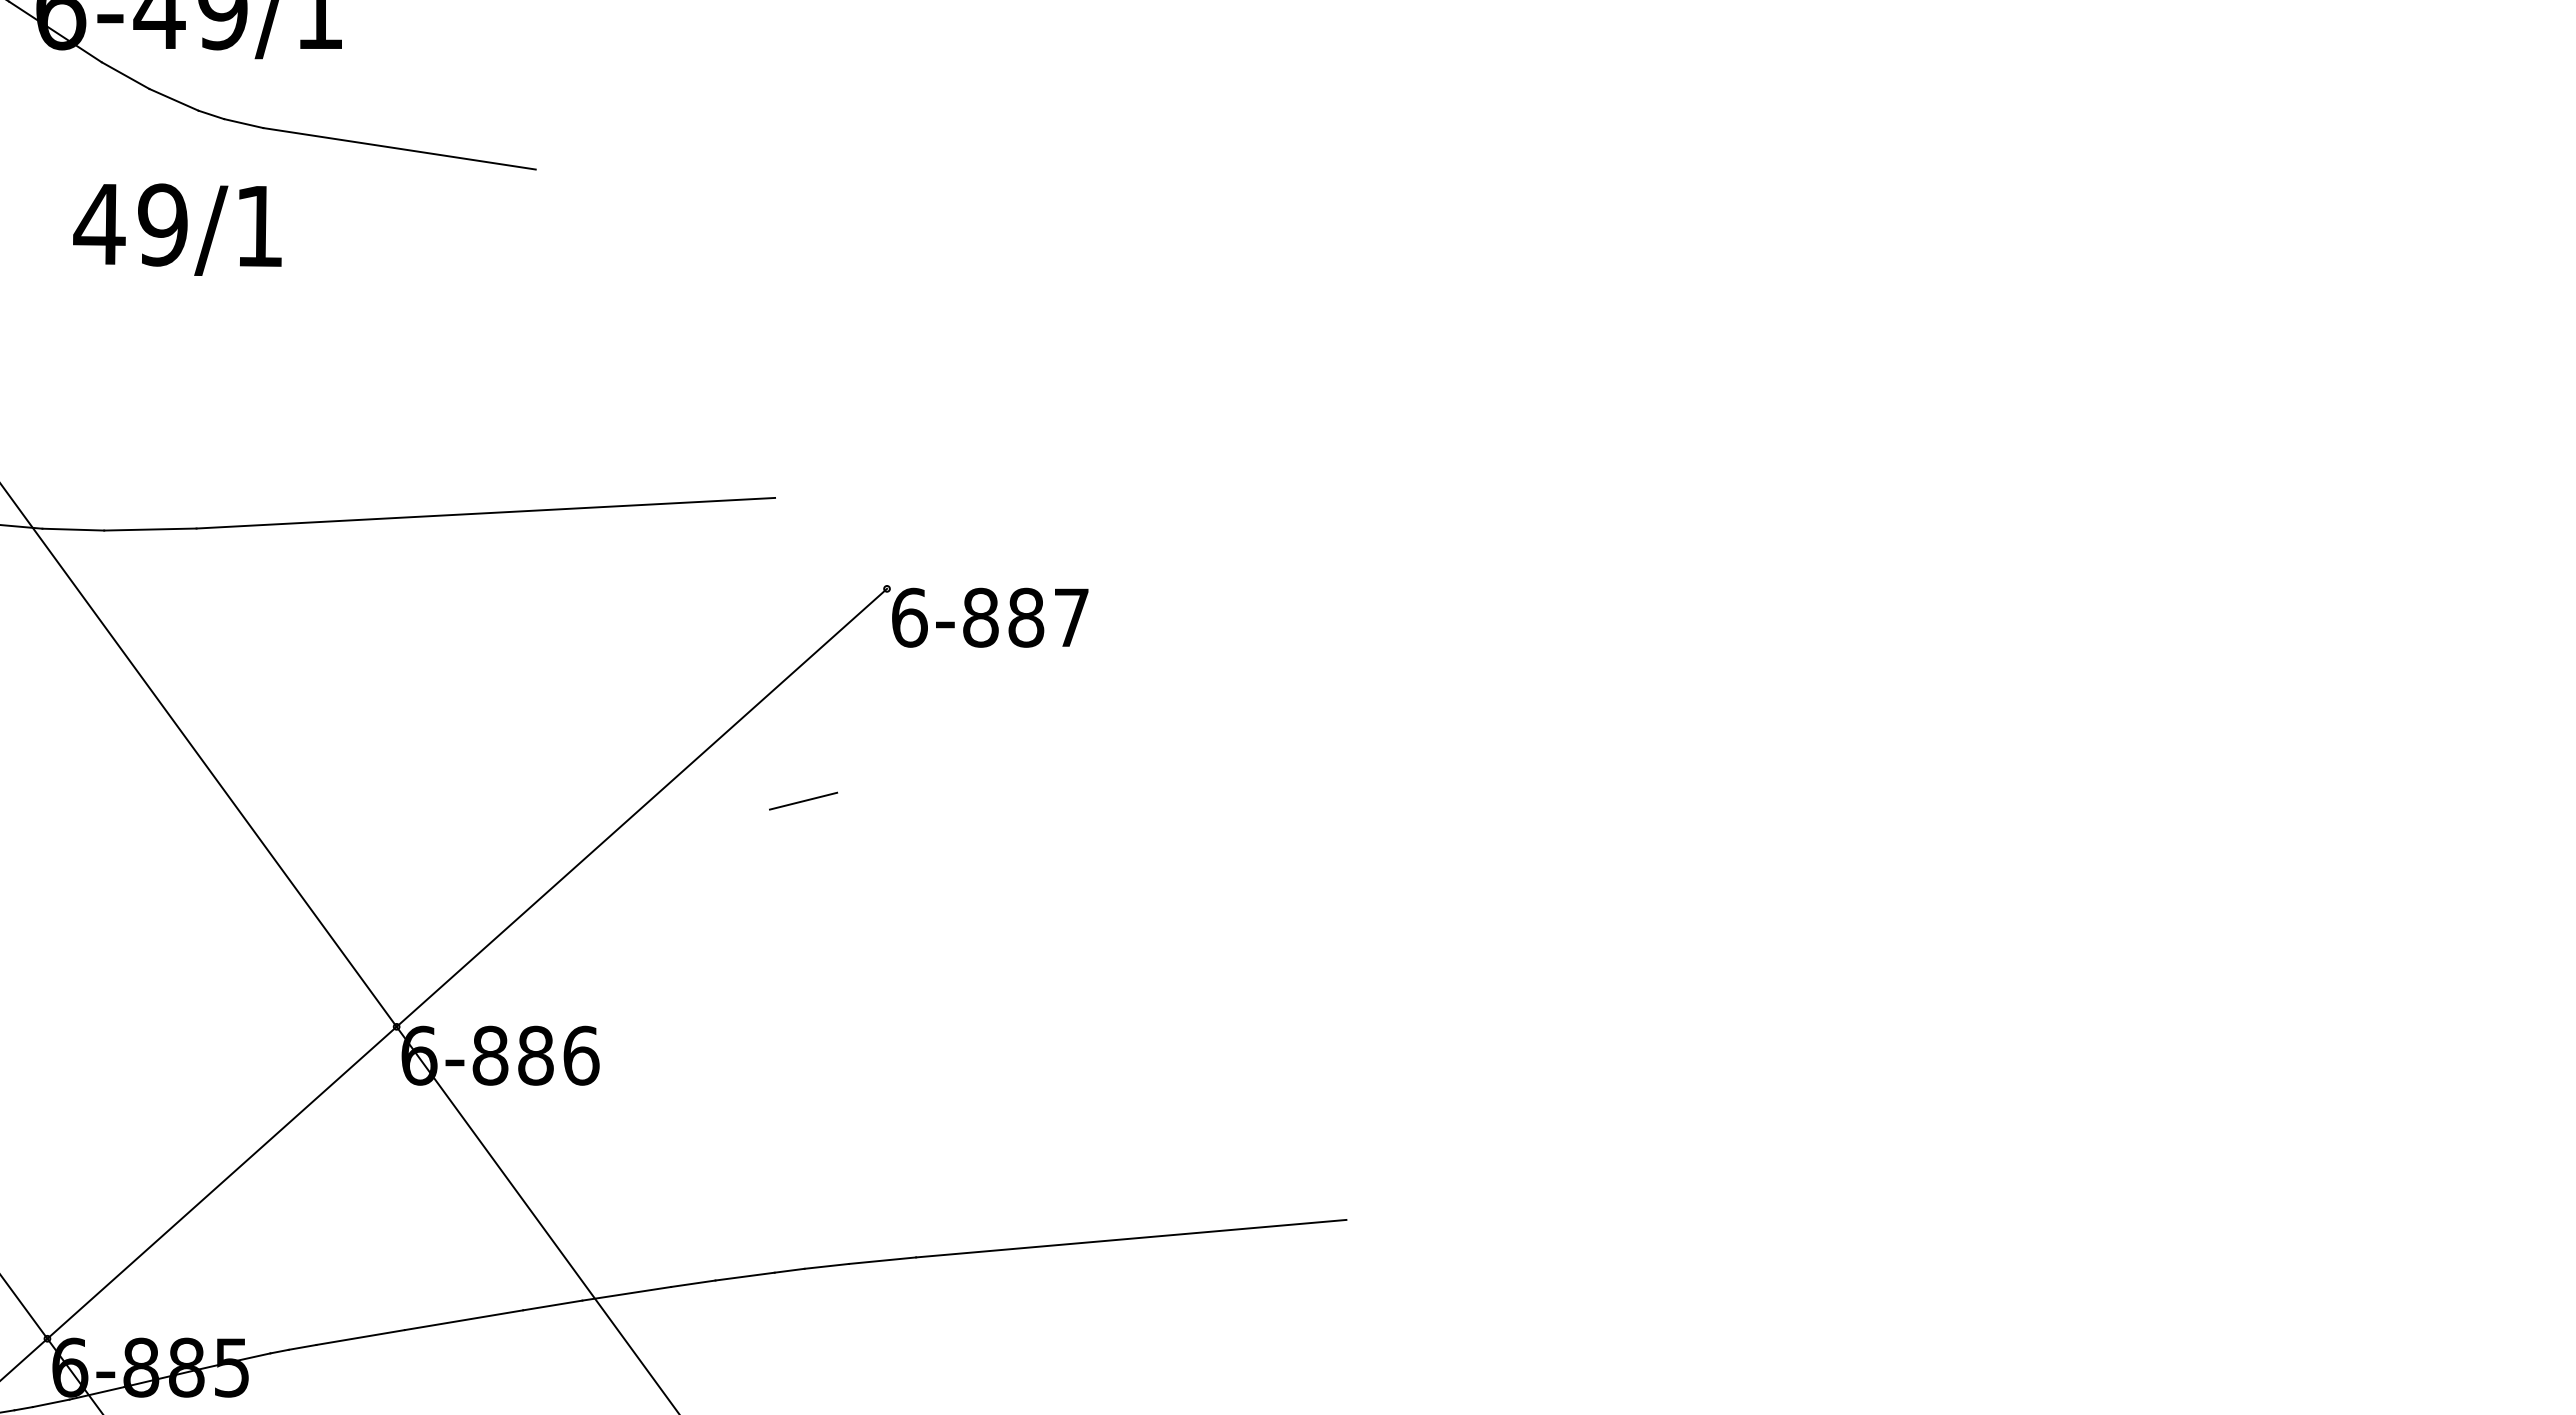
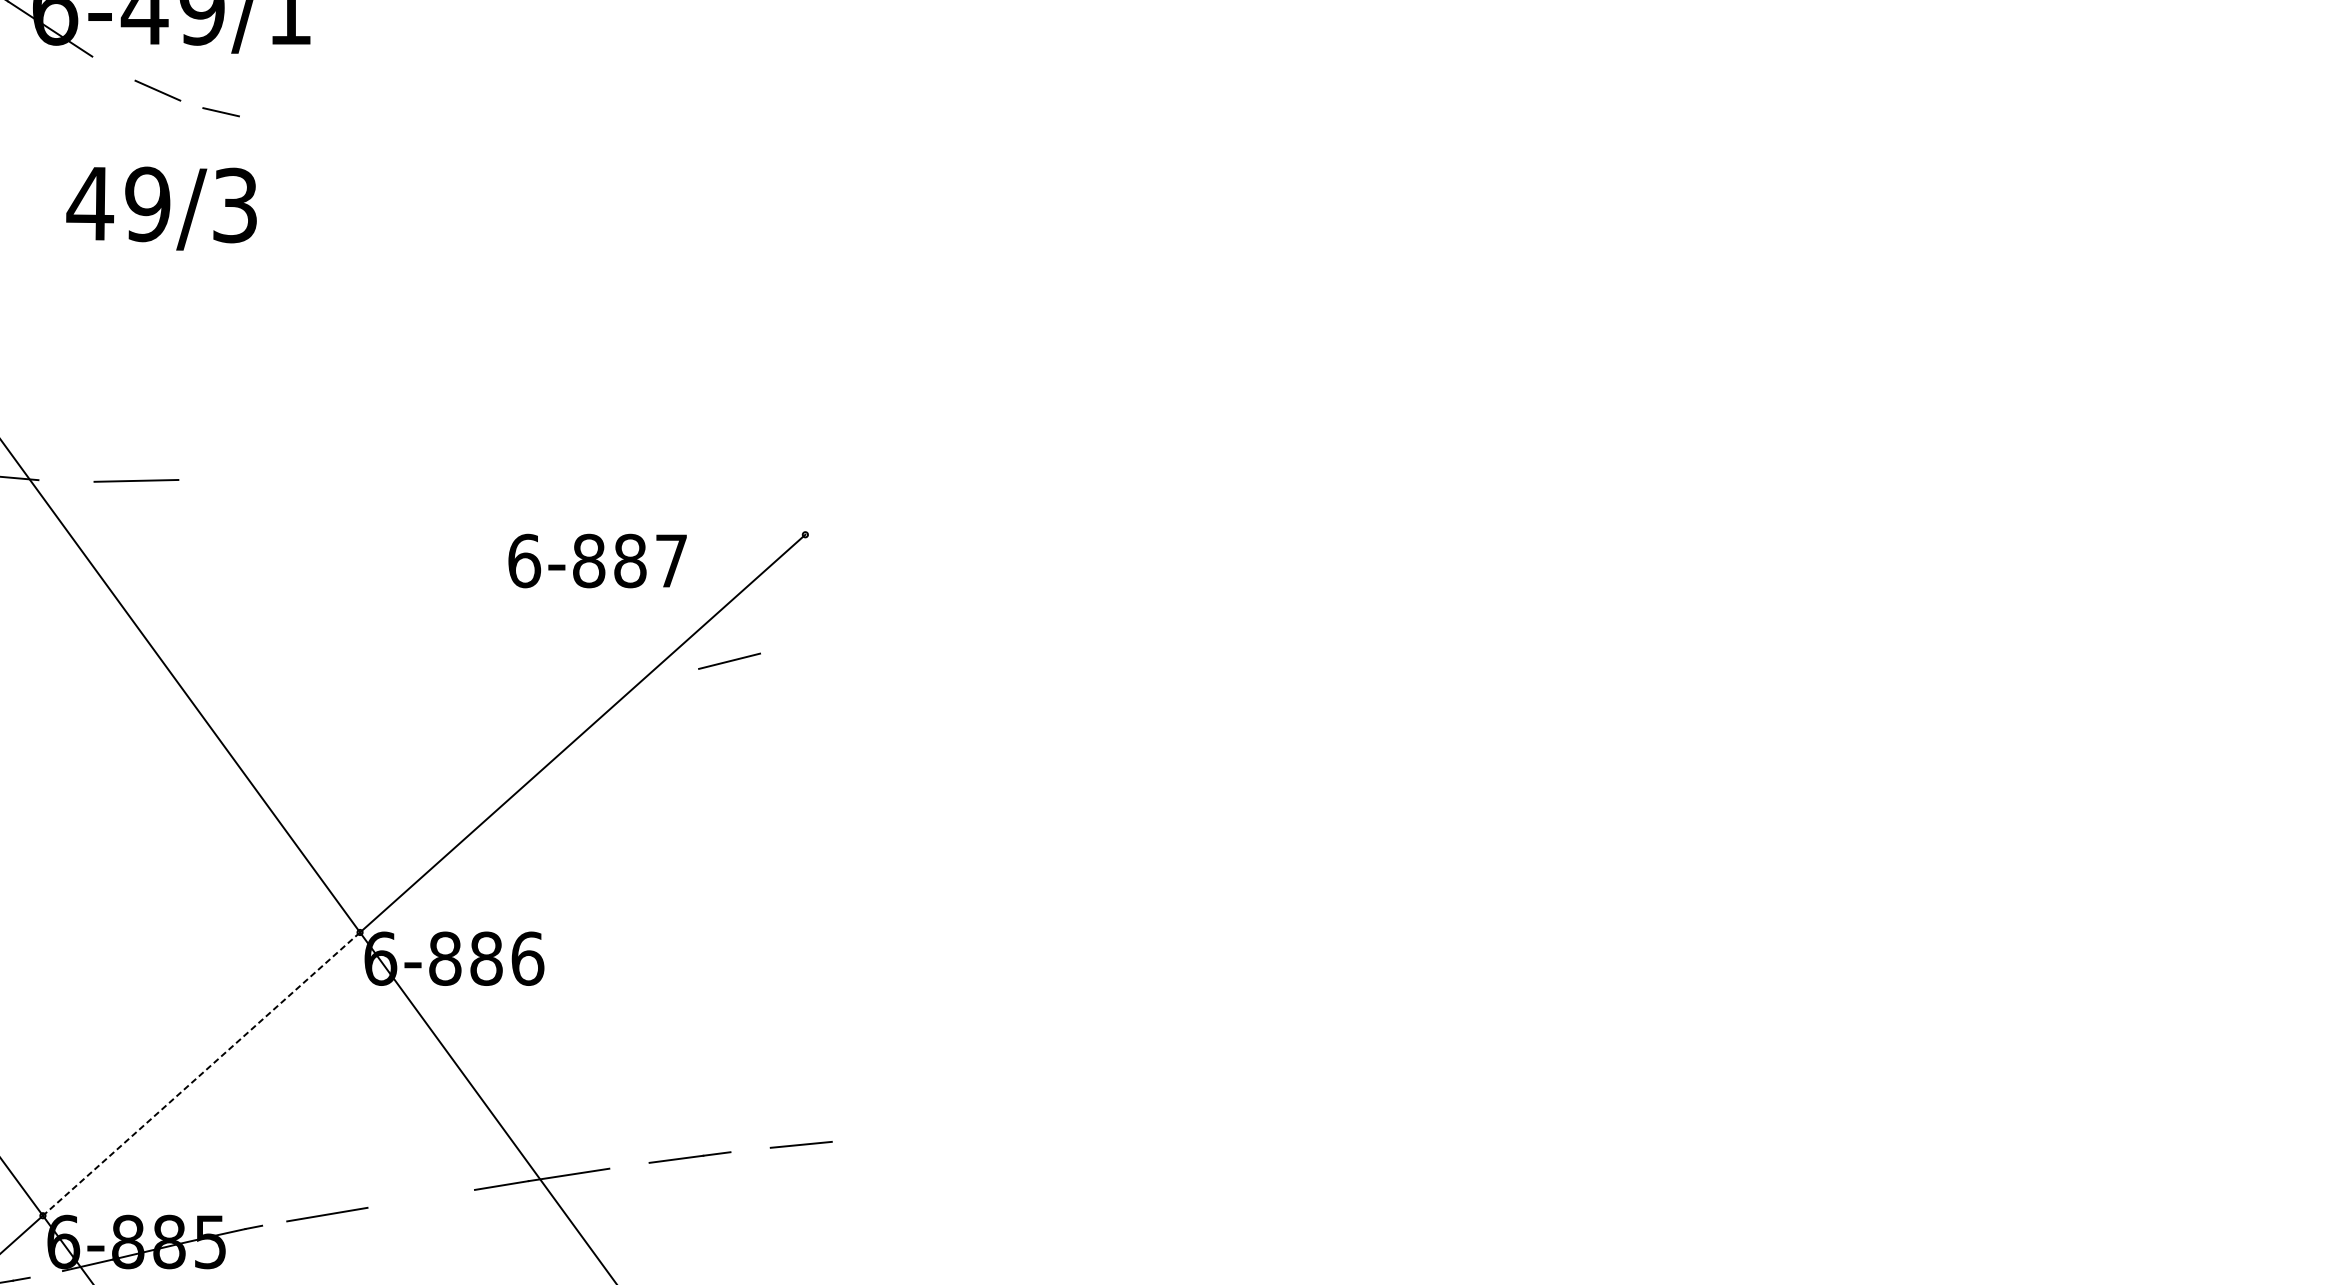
line: (125, 75) -> (113, 68), removed
line: (211, 114) -> (191, 103), removed
line: (399, 148) -> (362, 134), removed
text: (258, 225) -> (234, 204), 49/1 -> 49/3
line: (485, 512) -> (440, 465), removed
line: (73, 529) -> (66, 480), removed
text: (990, 617) -> (597, 560), moved
line: (803, 800) -> (729, 660), moved
line: (221, 1183) -> (201, 1074), solid -> dashed
line: (1131, 1238) -> (1027, 1124), removed
line: (826, 1265) -> (750, 1149), removed
line: (693, 1283) -> (629, 1165), removed
line: (463, 1320) -> (420, 1199), removed
line: (302, 1346) -> (274, 1222), removed
line: (50, 1403) -> (45, 1274), removed

